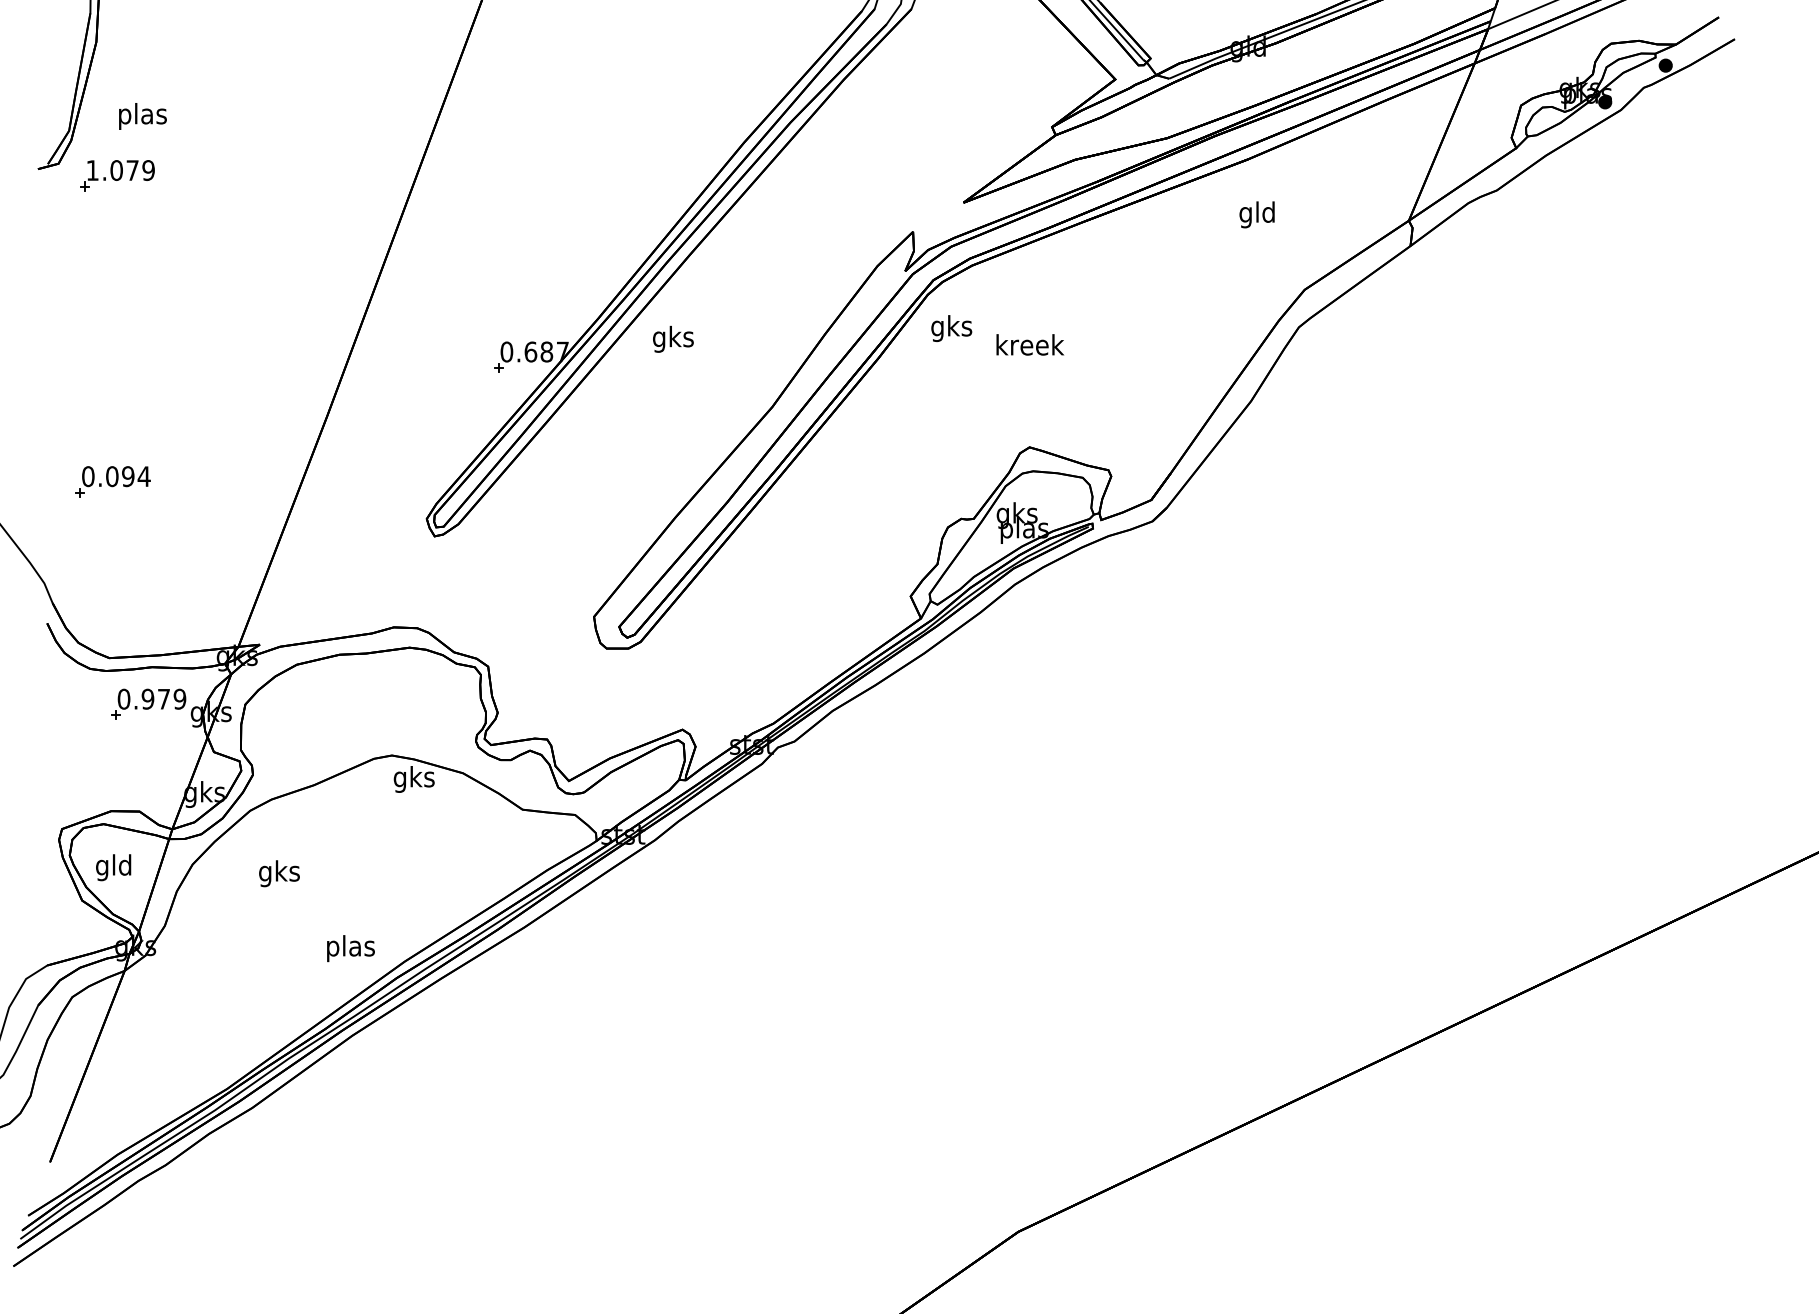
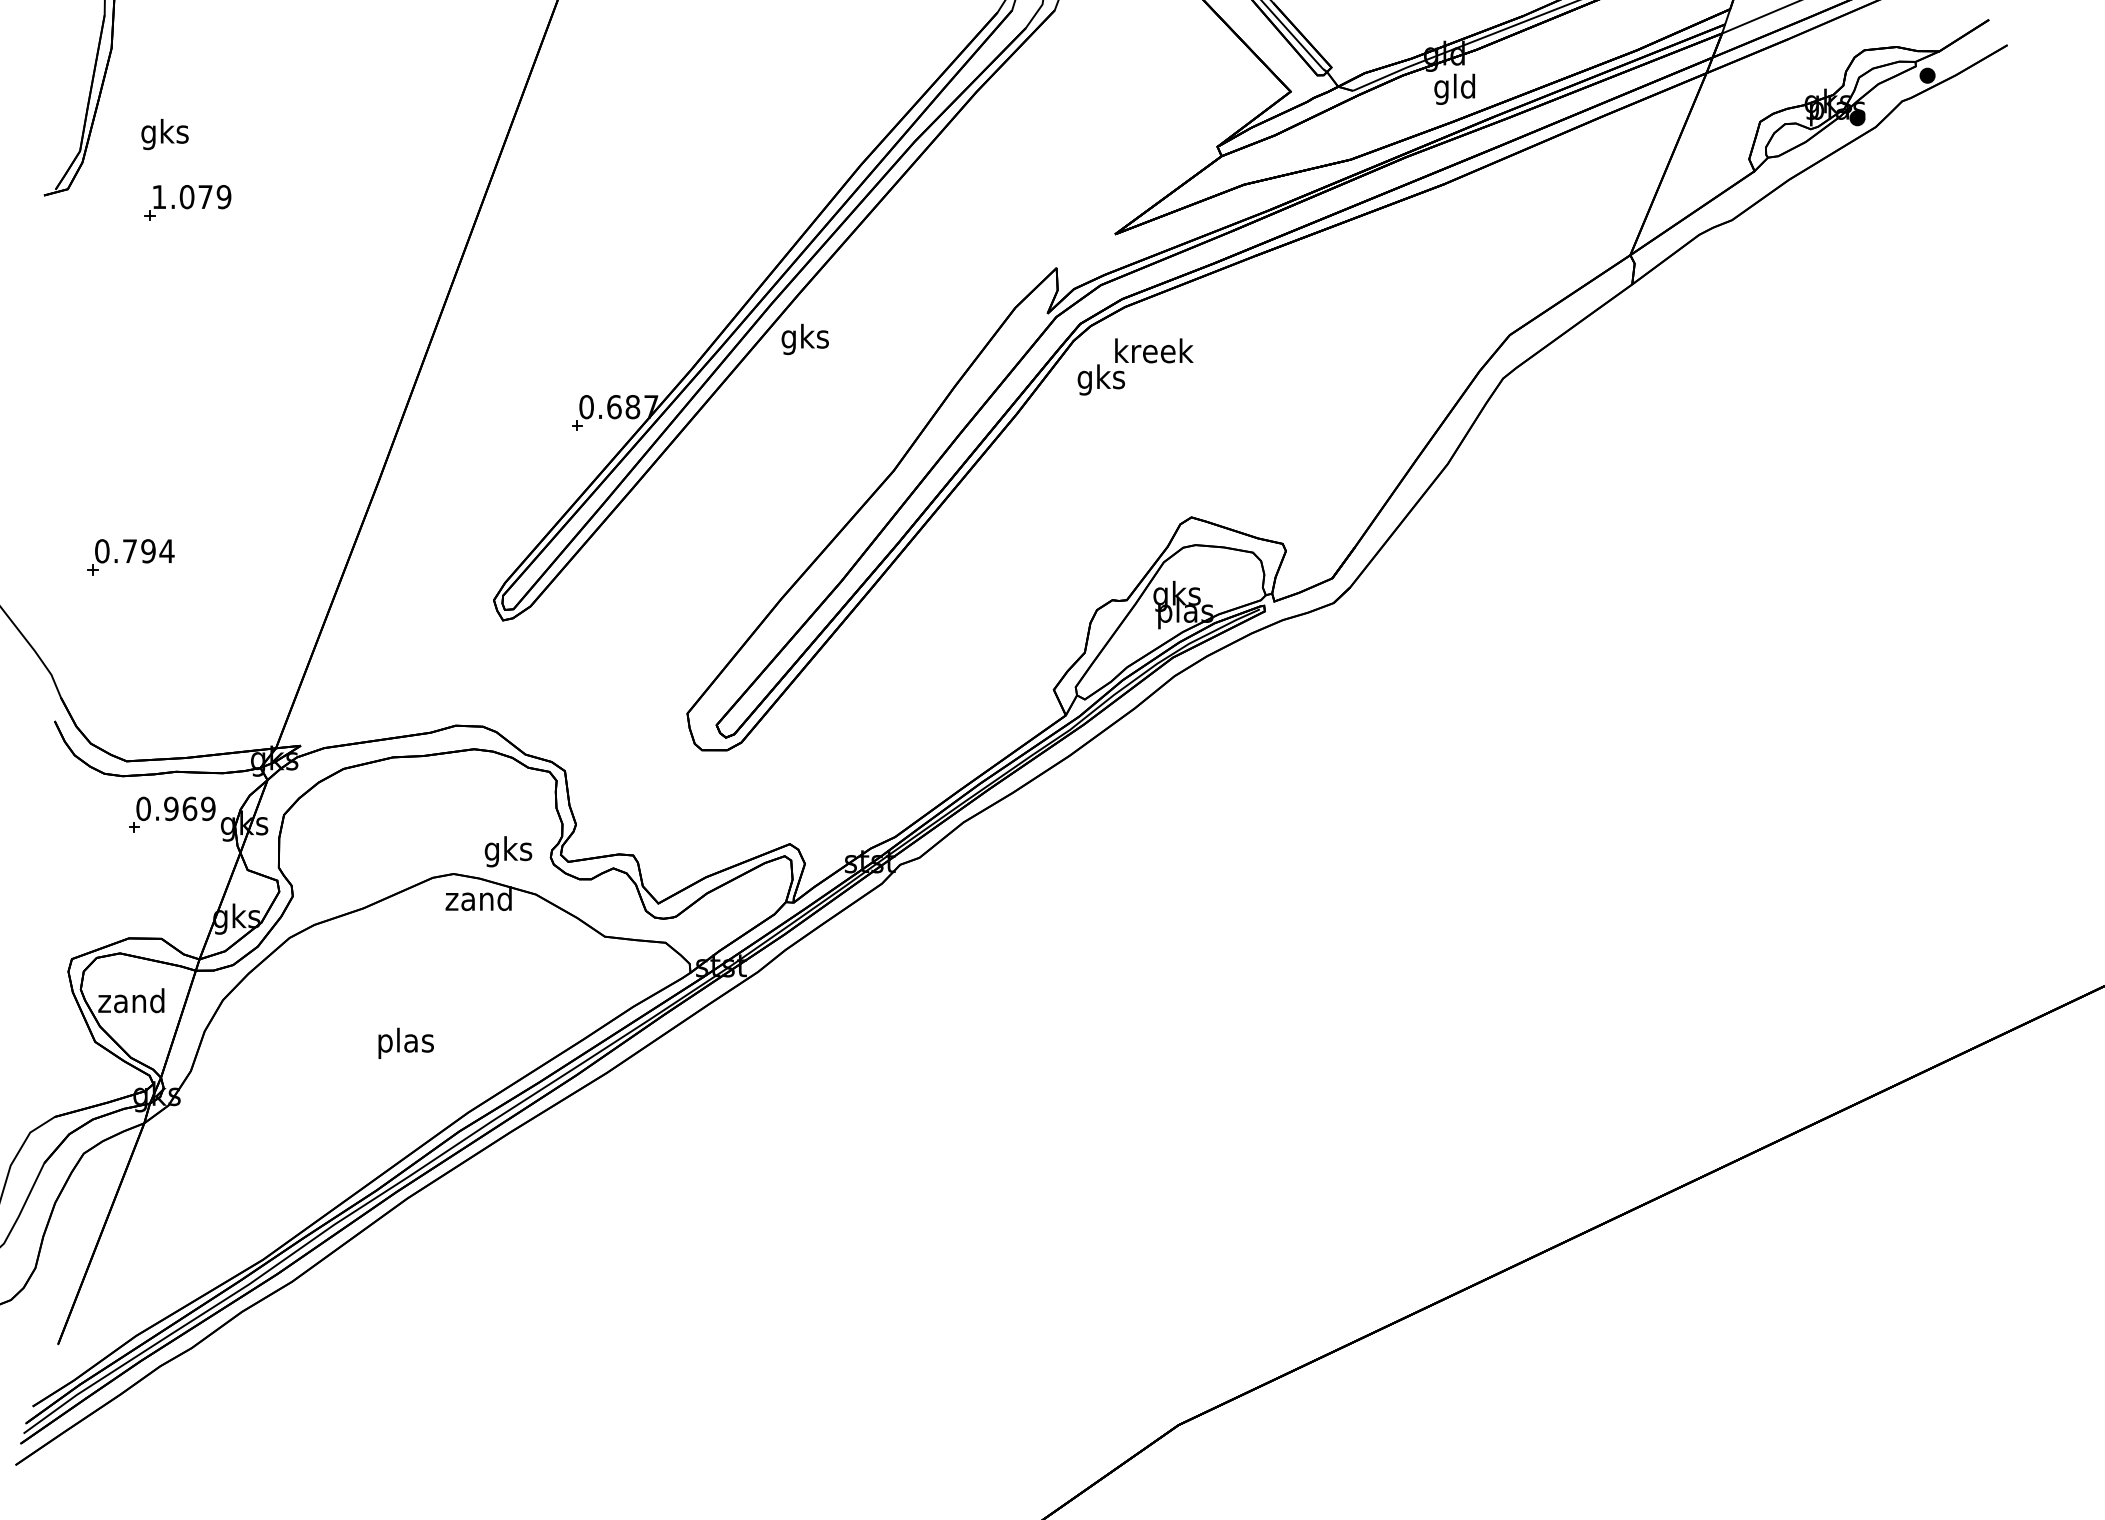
text: (142, 116) -> (165, 134), plas -> gks
part: (117, 175) -> (187, 202), moved
text: (1256, 214) -> (1454, 88), moved
text: (672, 339) -> (804, 339), moved
text: (1030, 344) -> (1154, 350), moved
text: (111, 476) -> (129, 551), 0.094 -> 0.794
text: (163, 698) -> (189, 808), 0.979 -> 0.969
text: (413, 779) -> (478, 901), gks -> zand
text: (113, 867) -> (131, 1003), gld -> zand
text: (279, 873) -> (508, 851), moved
text: (350, 947) -> (405, 1042), moved

